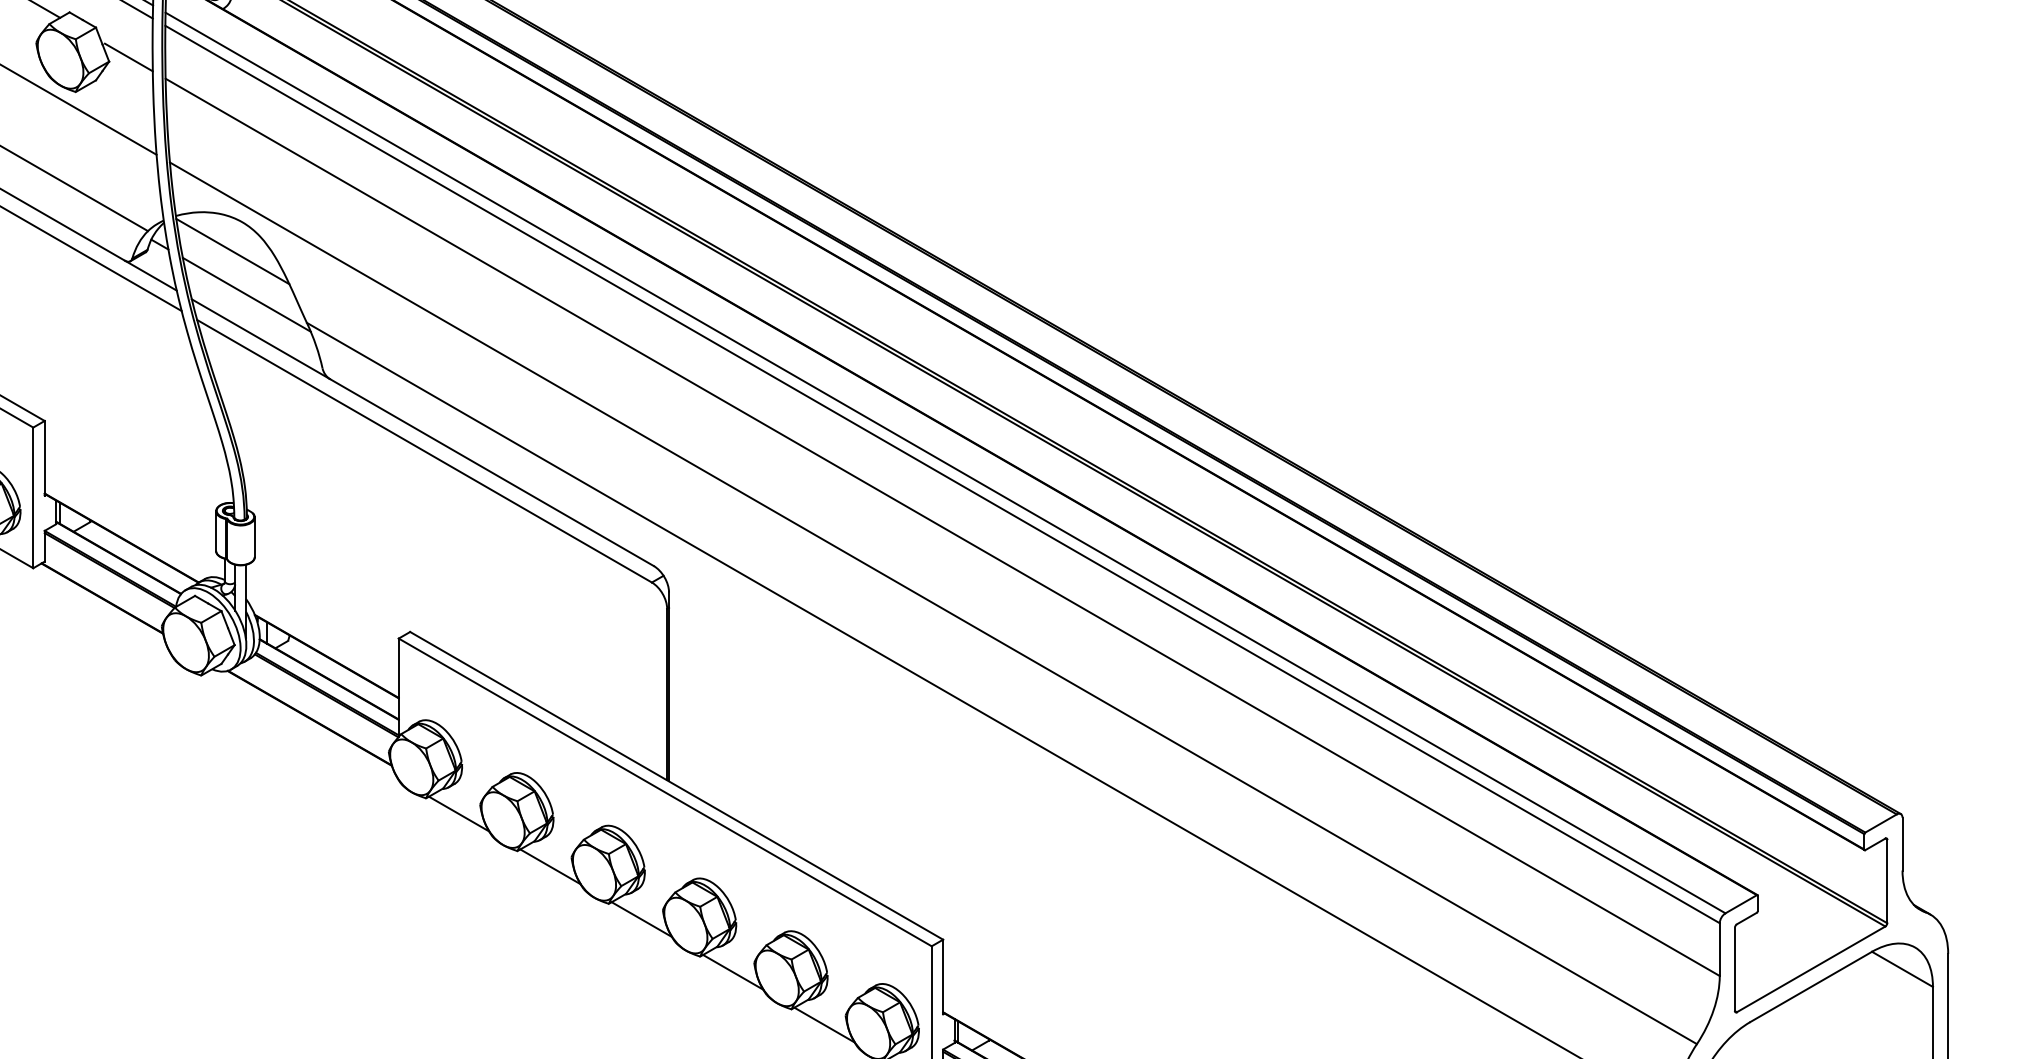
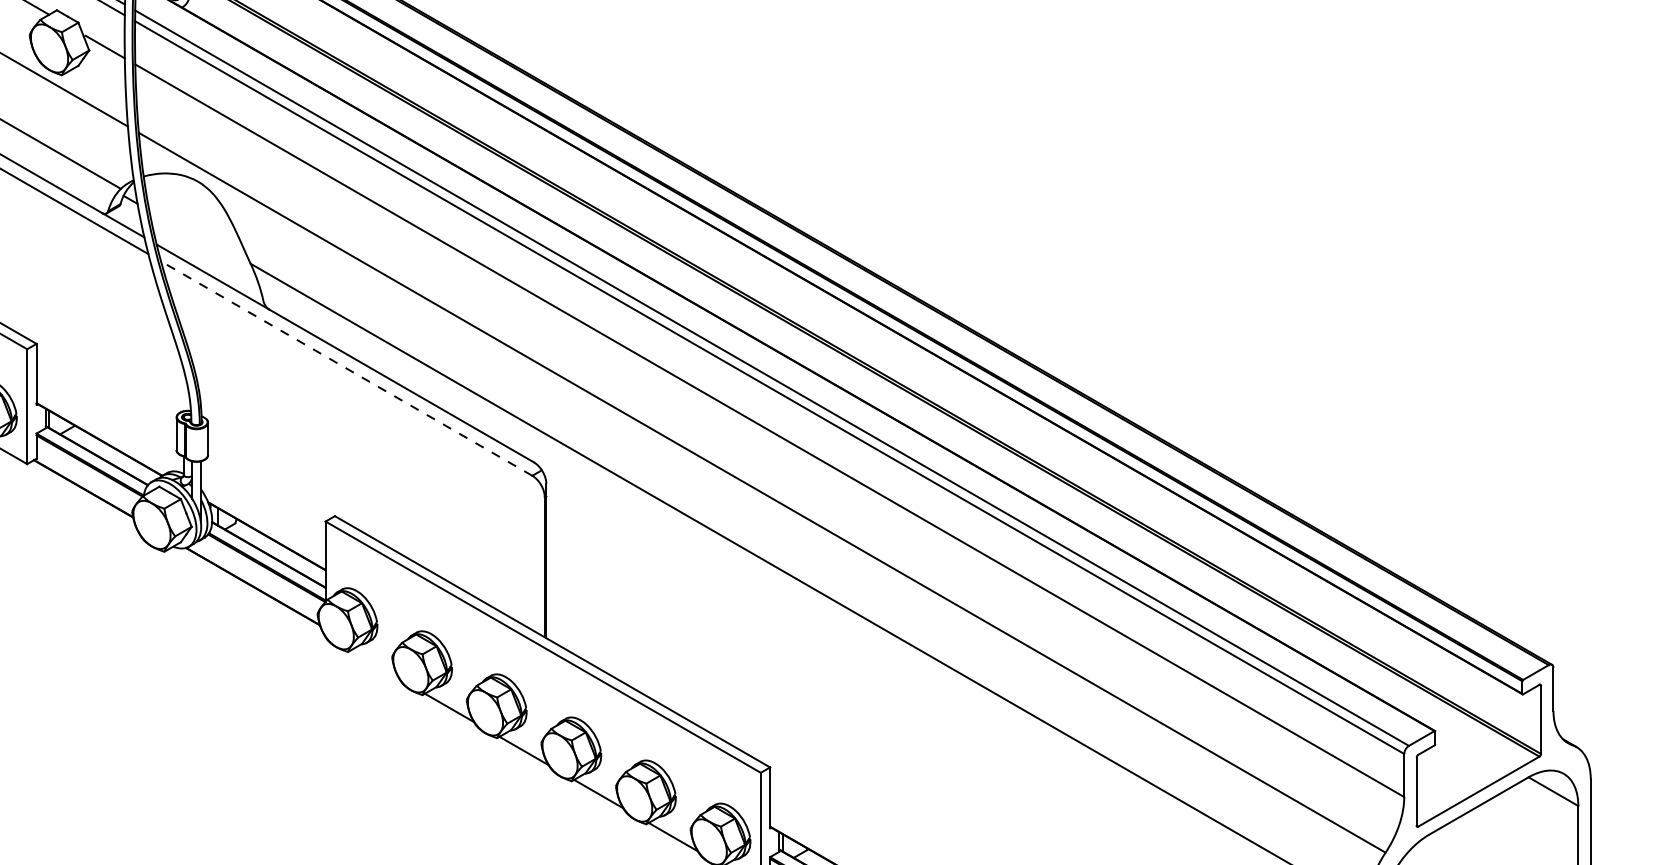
line: (232, 251) -> (189, 205), removed
line: (246, 294) -> (201, 240), removed
line: (424, 451) -> (346, 368), solid -> dashed
line: (459, 813) -> (375, 664), removed

